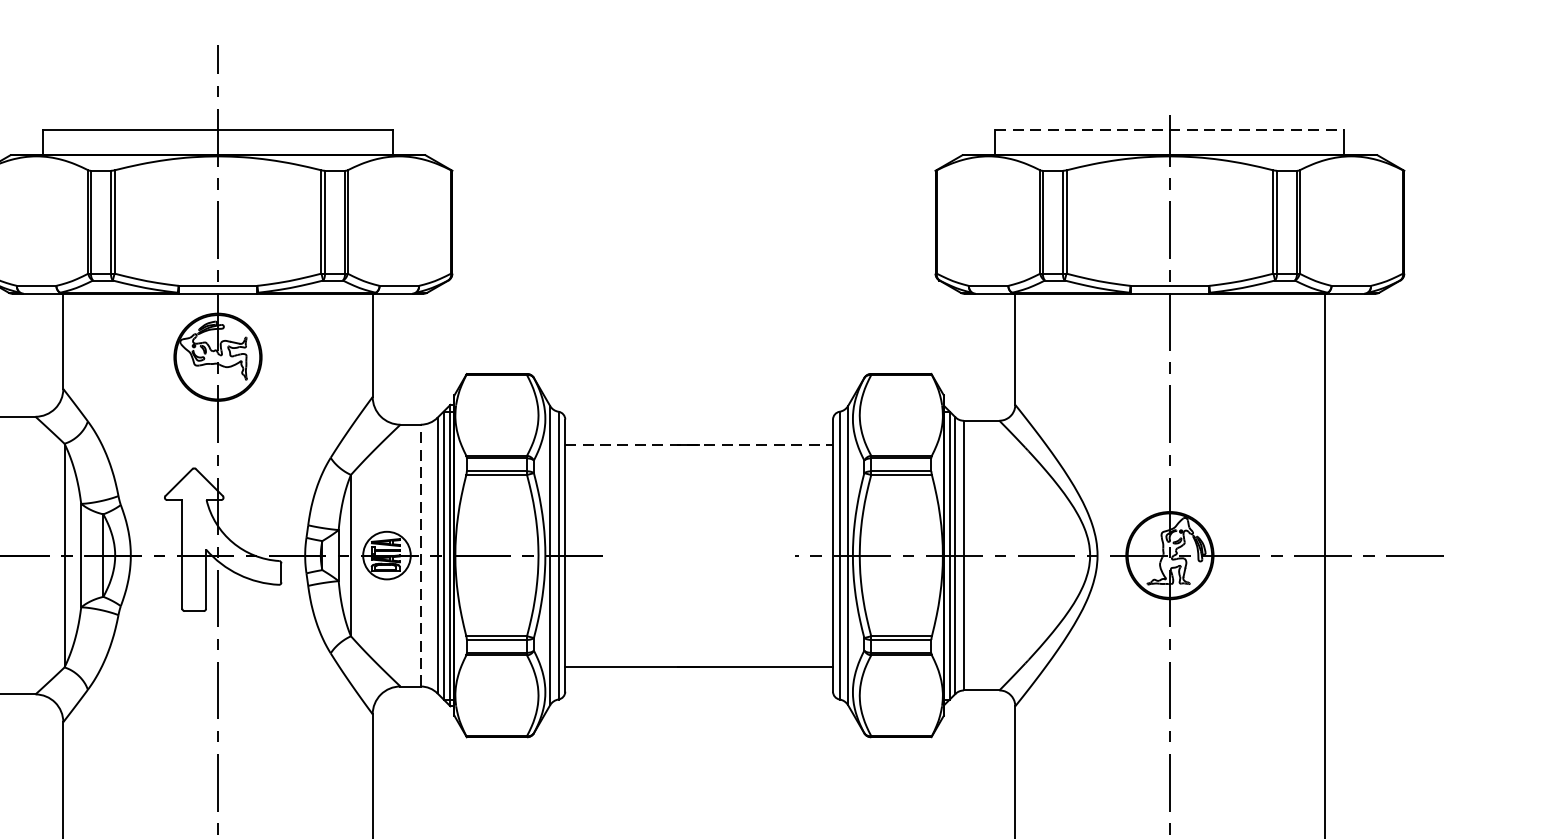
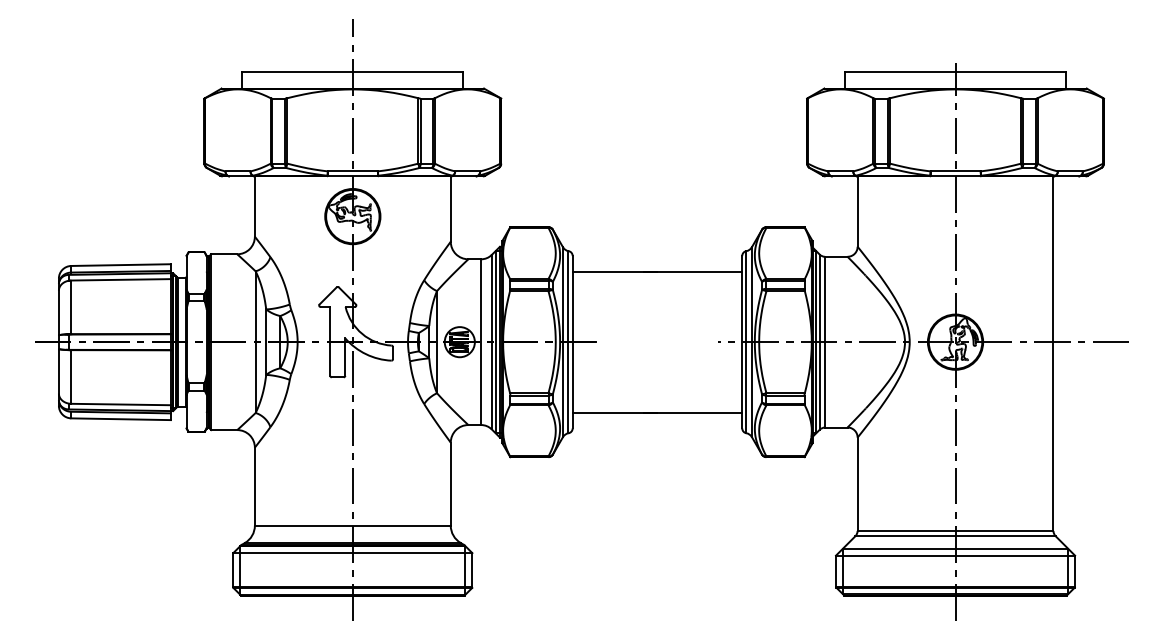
line: (1171, 129) -> (956, 72), dashed -> solid
line: (699, 443) -> (657, 271), dashed -> solid
line: (421, 556) -> (481, 342), dashed -> solid

